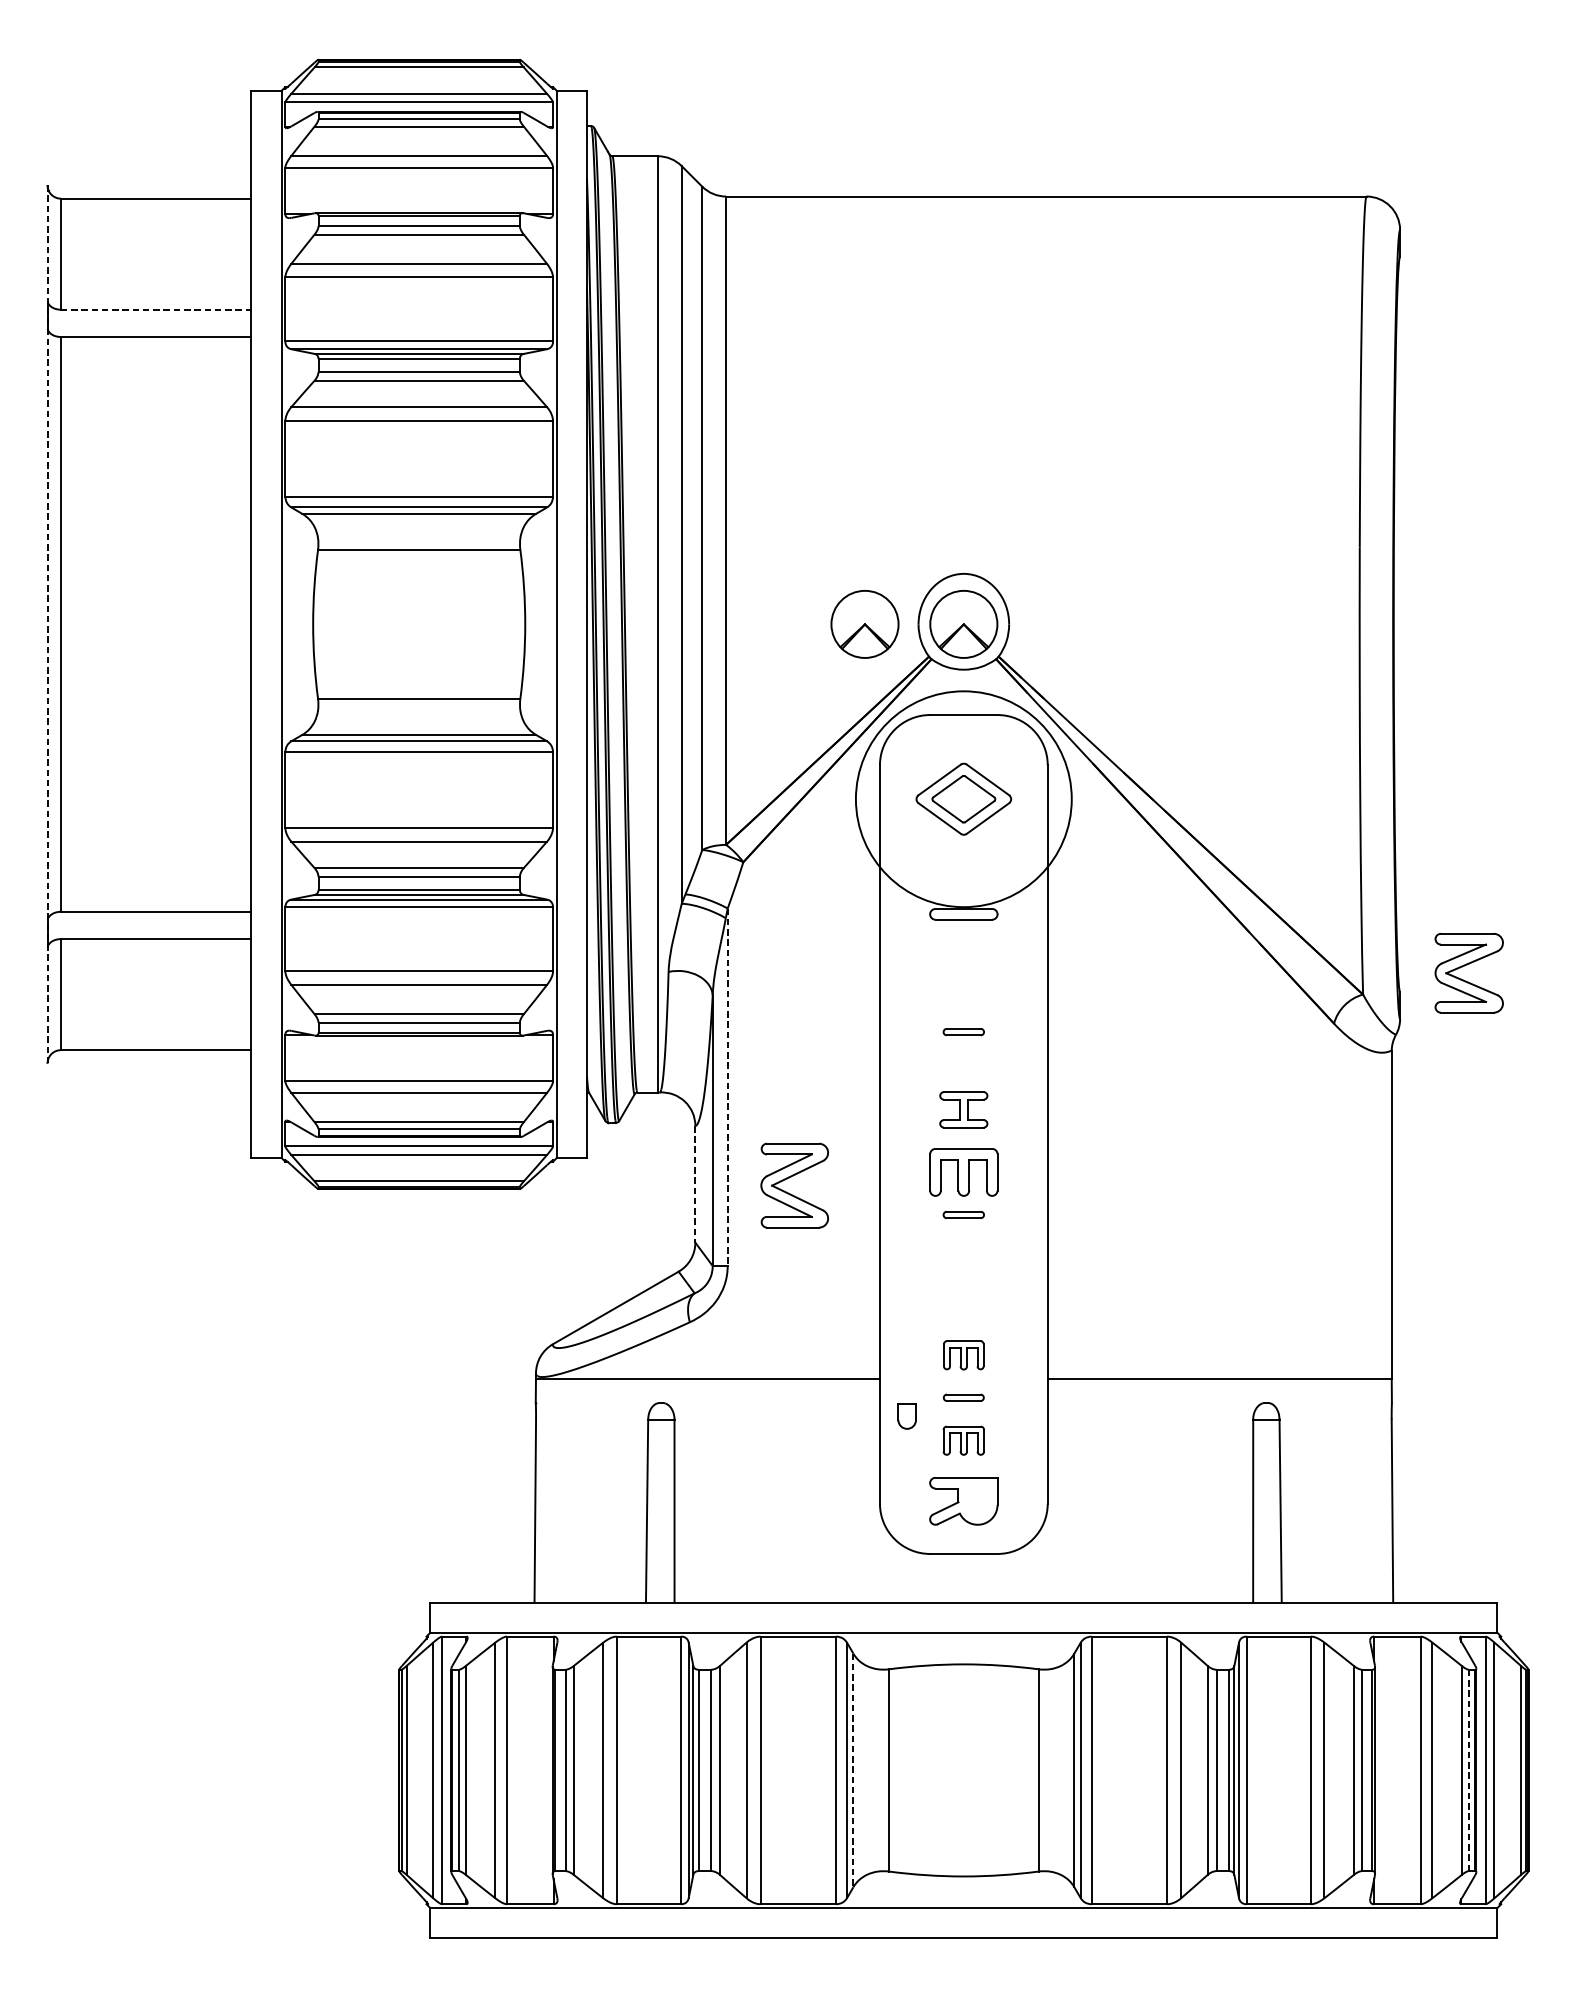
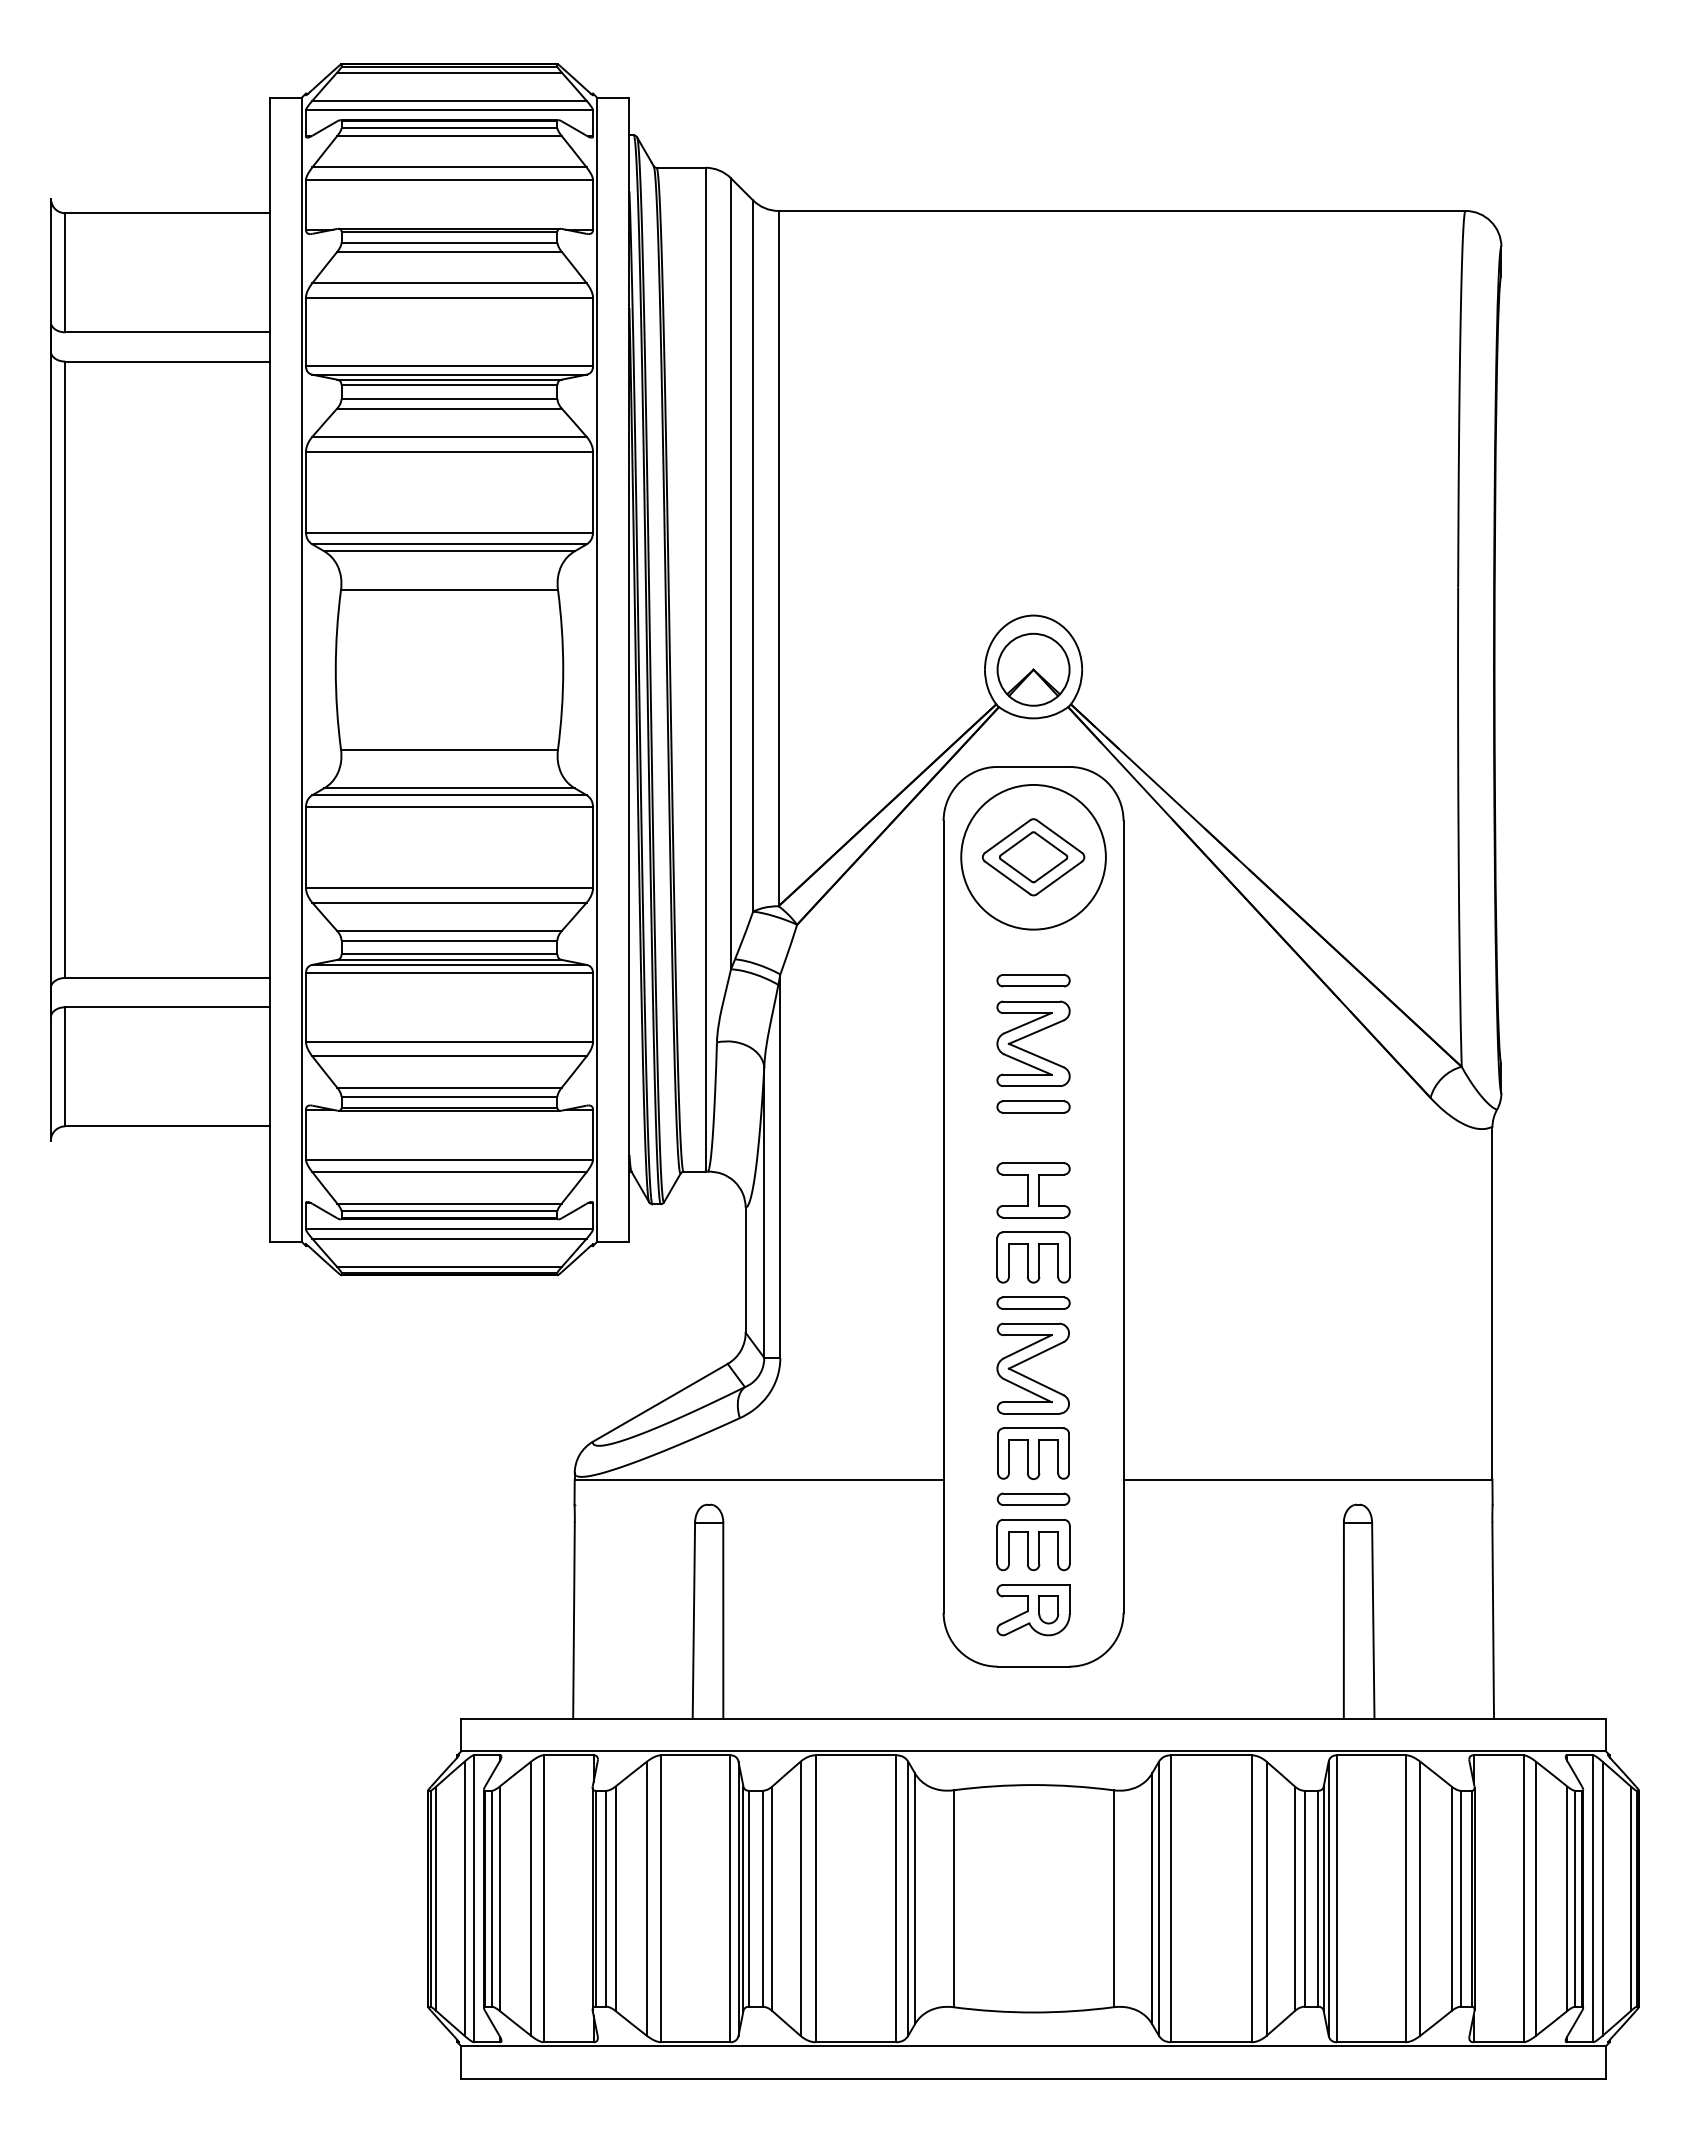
line: (156, 309) -> (167, 332), dashed -> solid
part: (864, 624) -> (927, 669), removed
line: (47, 625) -> (50, 670), dashed -> solid
circle: (963, 798) -> (1033, 856), size x0.62
part: (1465, 966) -> (1029, 1036), moved
part: (963, 1031) -> (1033, 1106), size x1.67
line: (727, 1087) -> (780, 1166), dashed -> solid
part: (963, 1109) -> (1033, 1190), size x1.43
part: (790, 1178) -> (1028, 1360), moved
line: (695, 1184) -> (745, 1270), dashed -> solid
part: (963, 1214) -> (1033, 1302), size x1.67
part: (963, 1355) -> (1033, 1453), size x1.67
part: (963, 1397) -> (1033, 1498), size x1.67
part: (906, 1415) -> (1048, 1609), moved
part: (963, 1441) -> (1033, 1545), size x1.67
line: (1469, 1770) -> (1575, 1898), dashed -> solid
line: (853, 1771) -> (915, 1899), dashed -> solid

